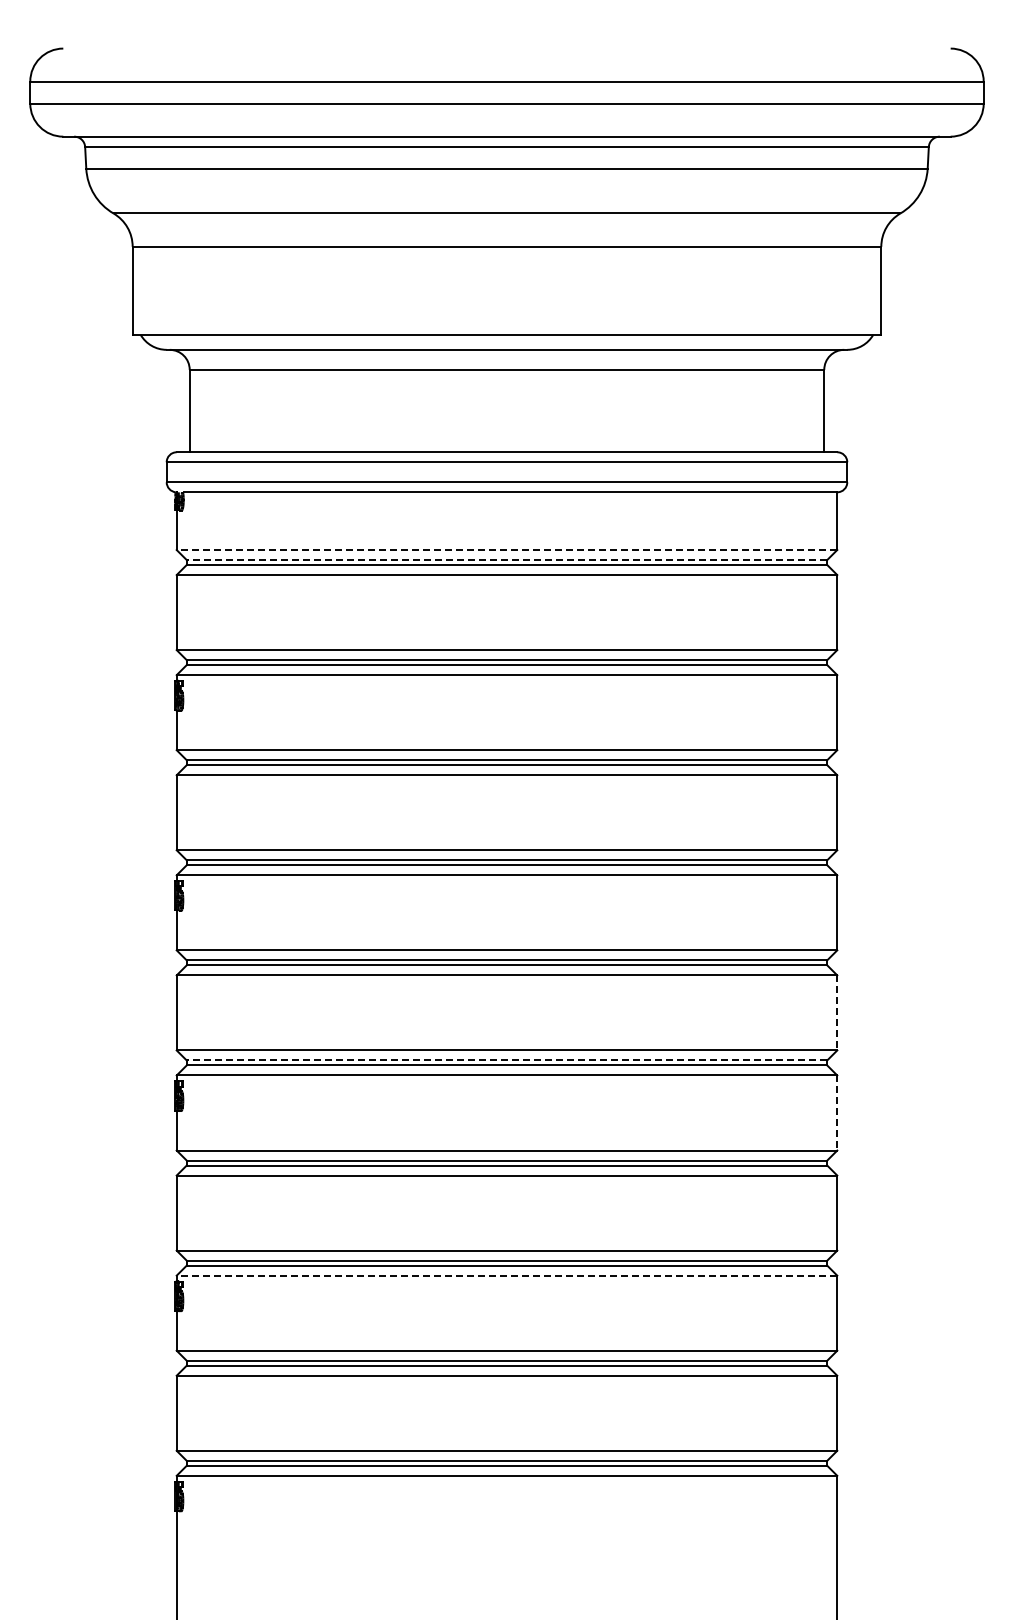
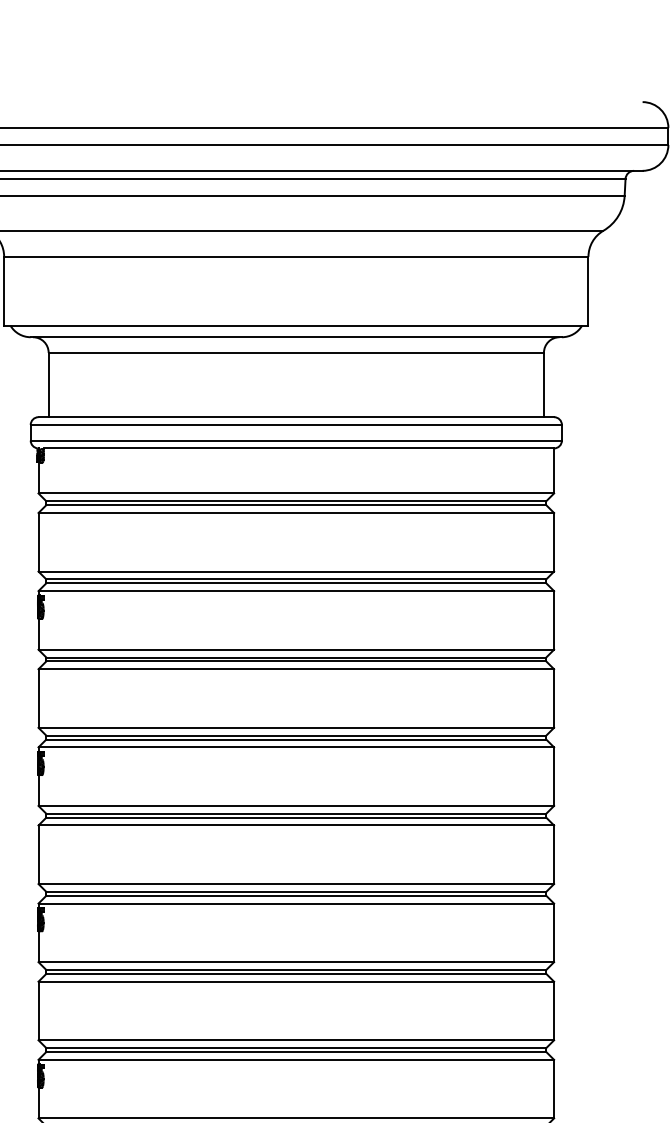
line: (506, 550) -> (295, 493), dashed -> solid
line: (506, 560) -> (295, 501), dashed -> solid
line: (837, 1012) -> (554, 854), dashed -> solid
line: (506, 1060) -> (295, 891), dashed -> solid
line: (837, 1113) -> (554, 933), dashed -> solid
line: (506, 1275) -> (295, 1059), dashed -> solid

